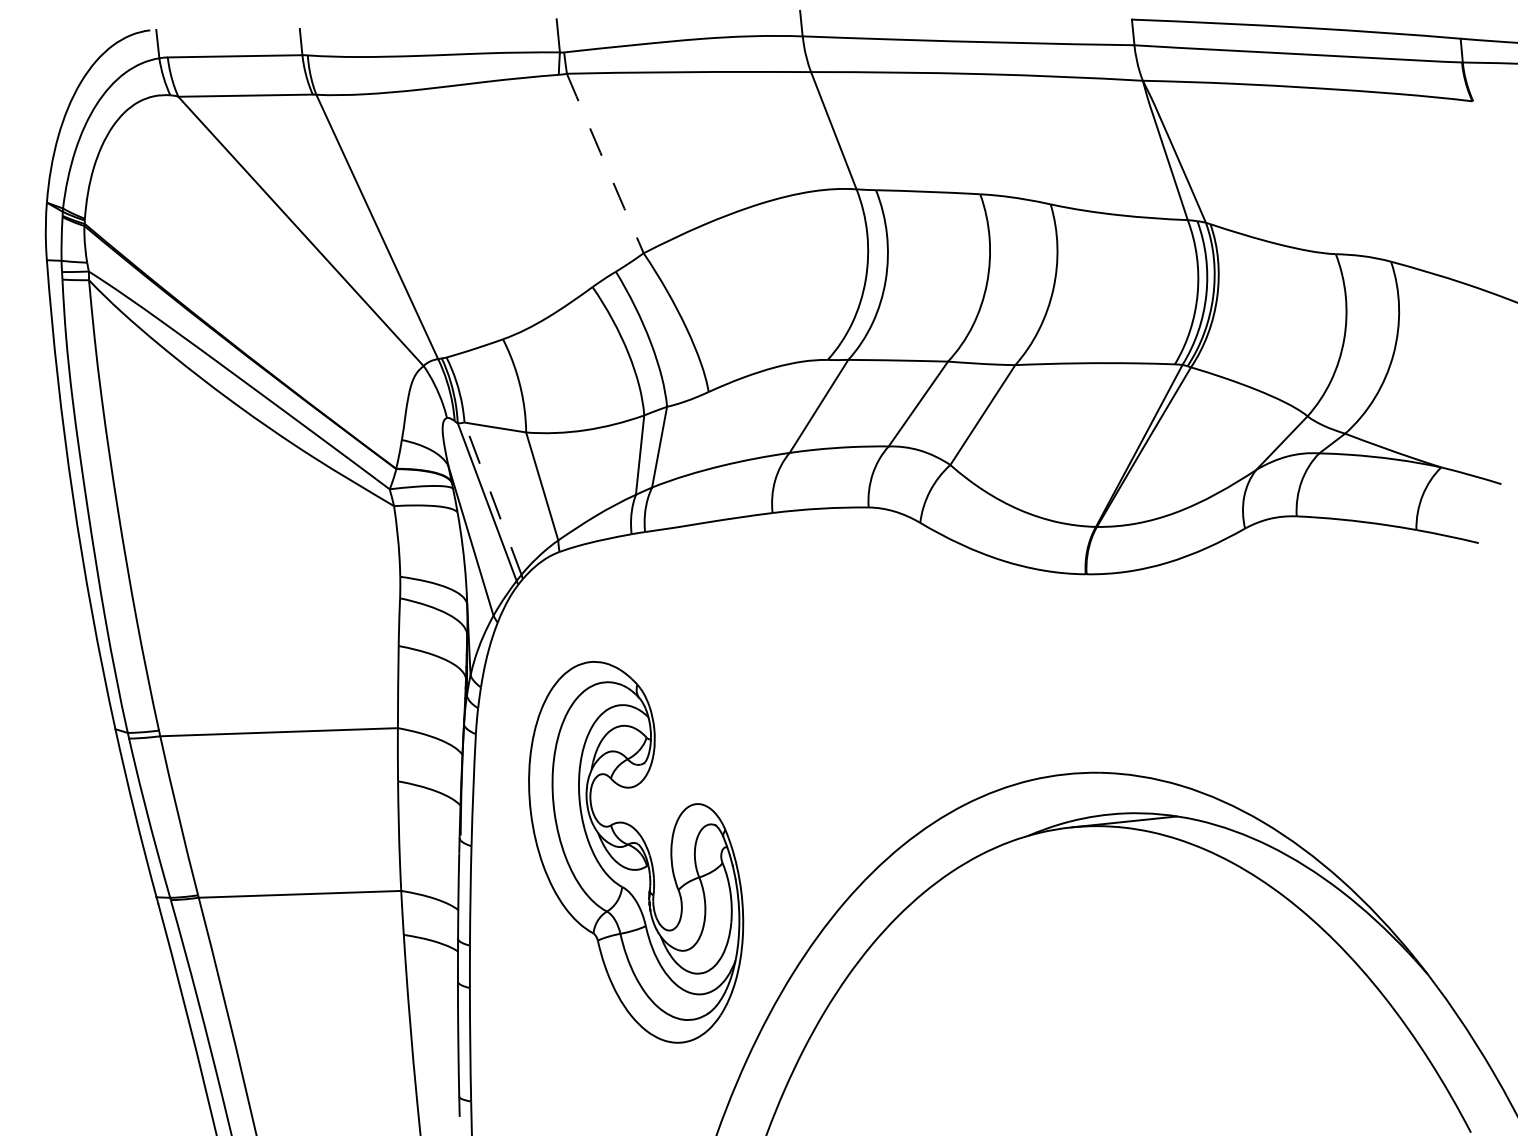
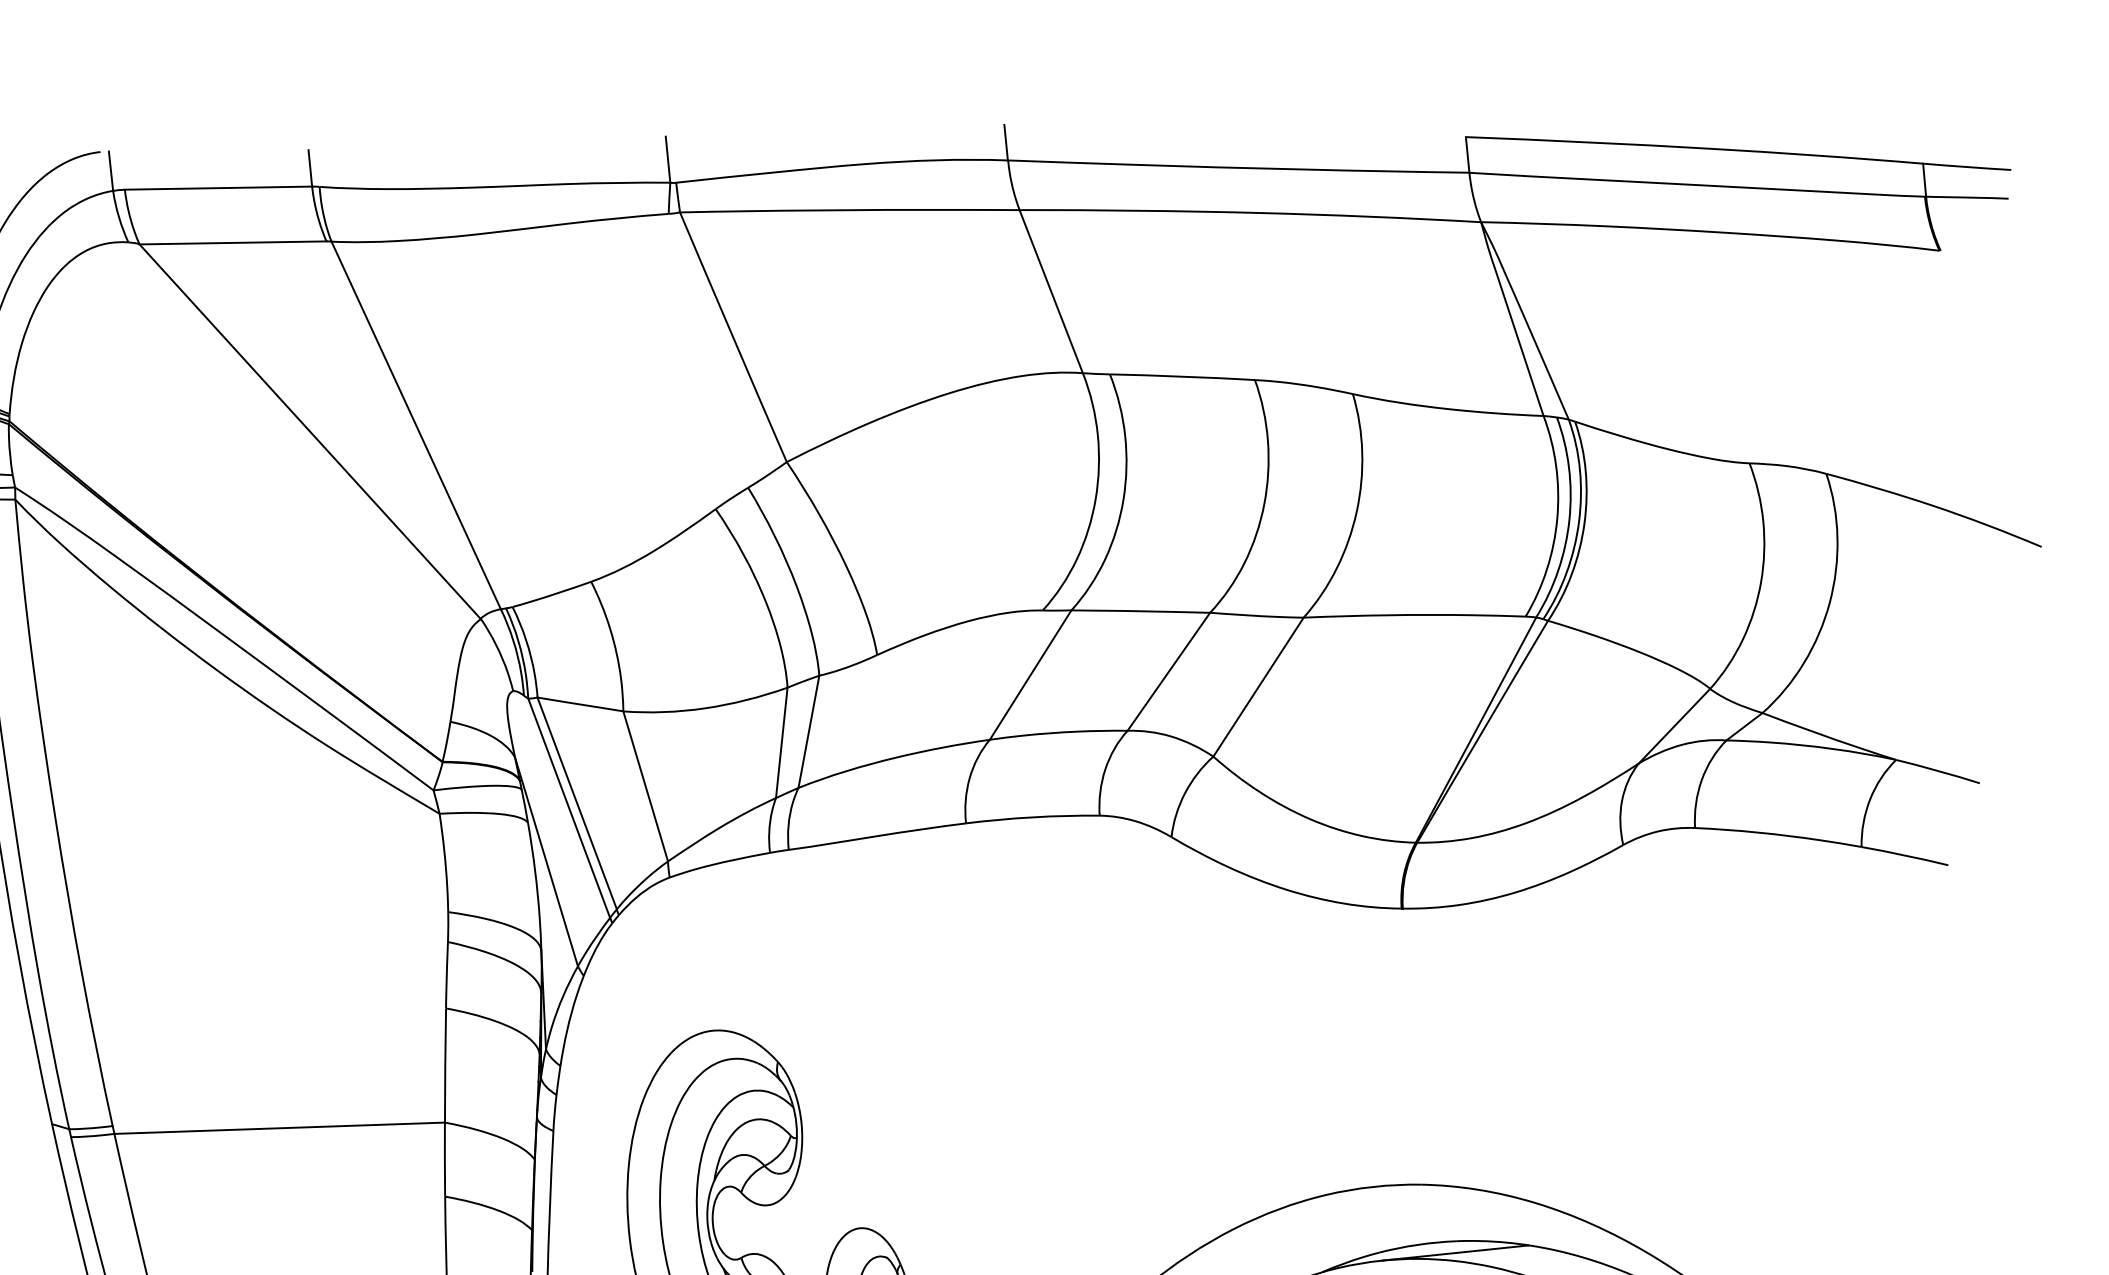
arc: (605, 163) -> (733, 337), dashed -> solid
line: (492, 498) -> (576, 803), dashed -> solid

